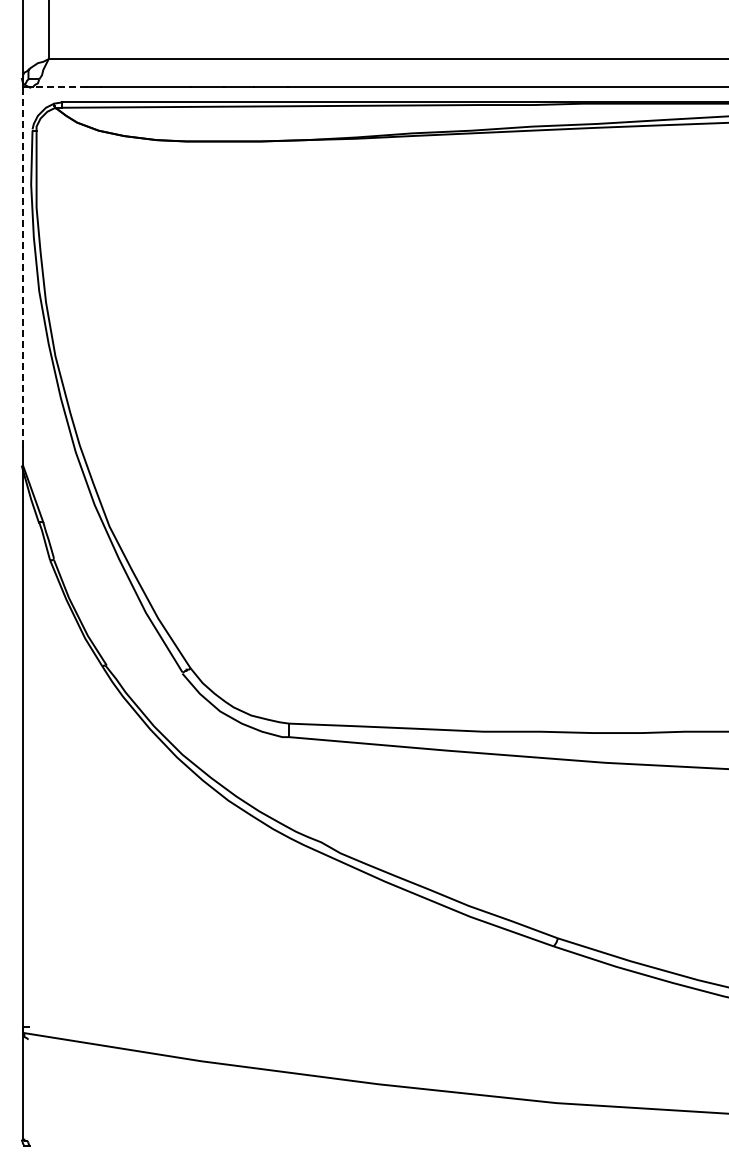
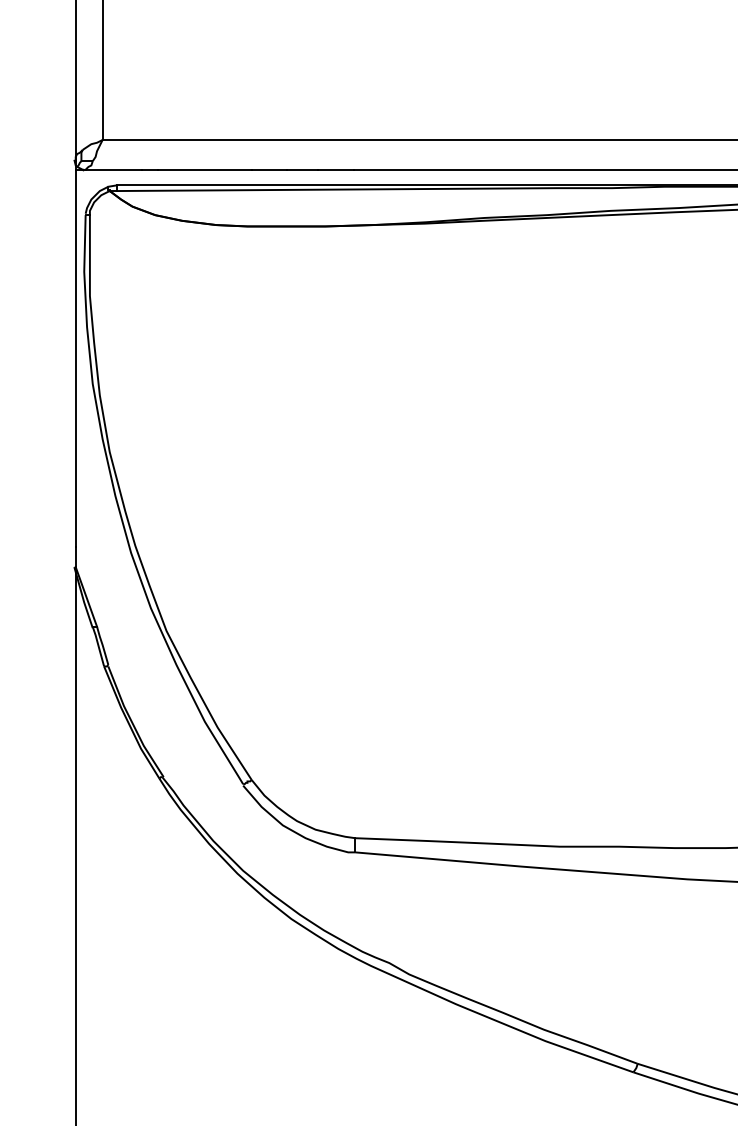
line: (59, 87) -> (114, 169), dashed -> solid
line: (23, 267) -> (76, 358), dashed -> solid

